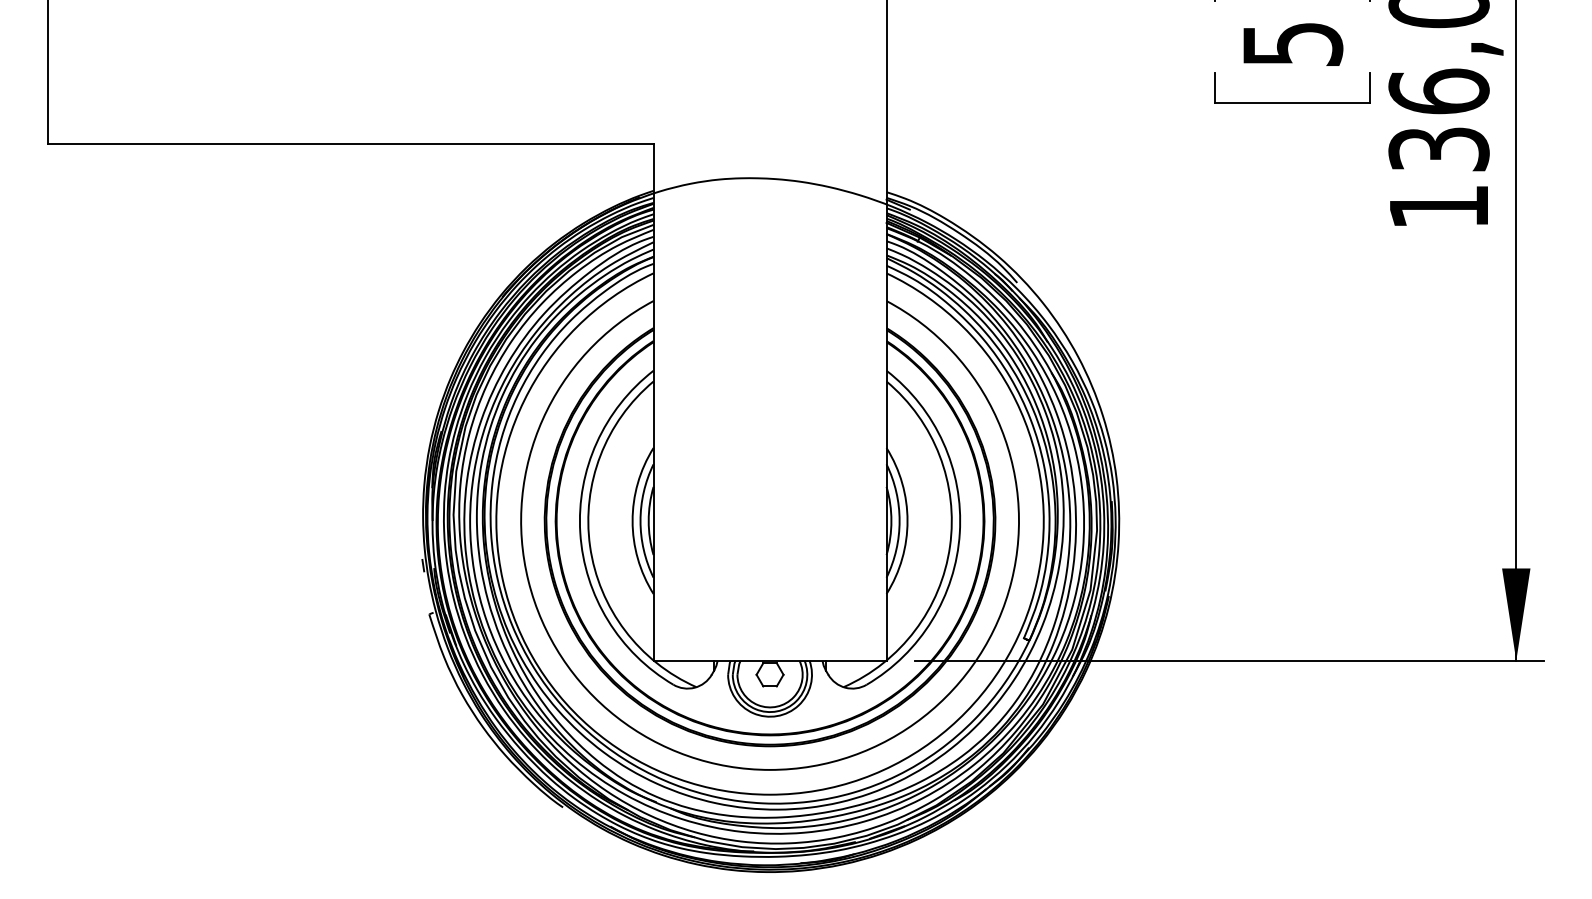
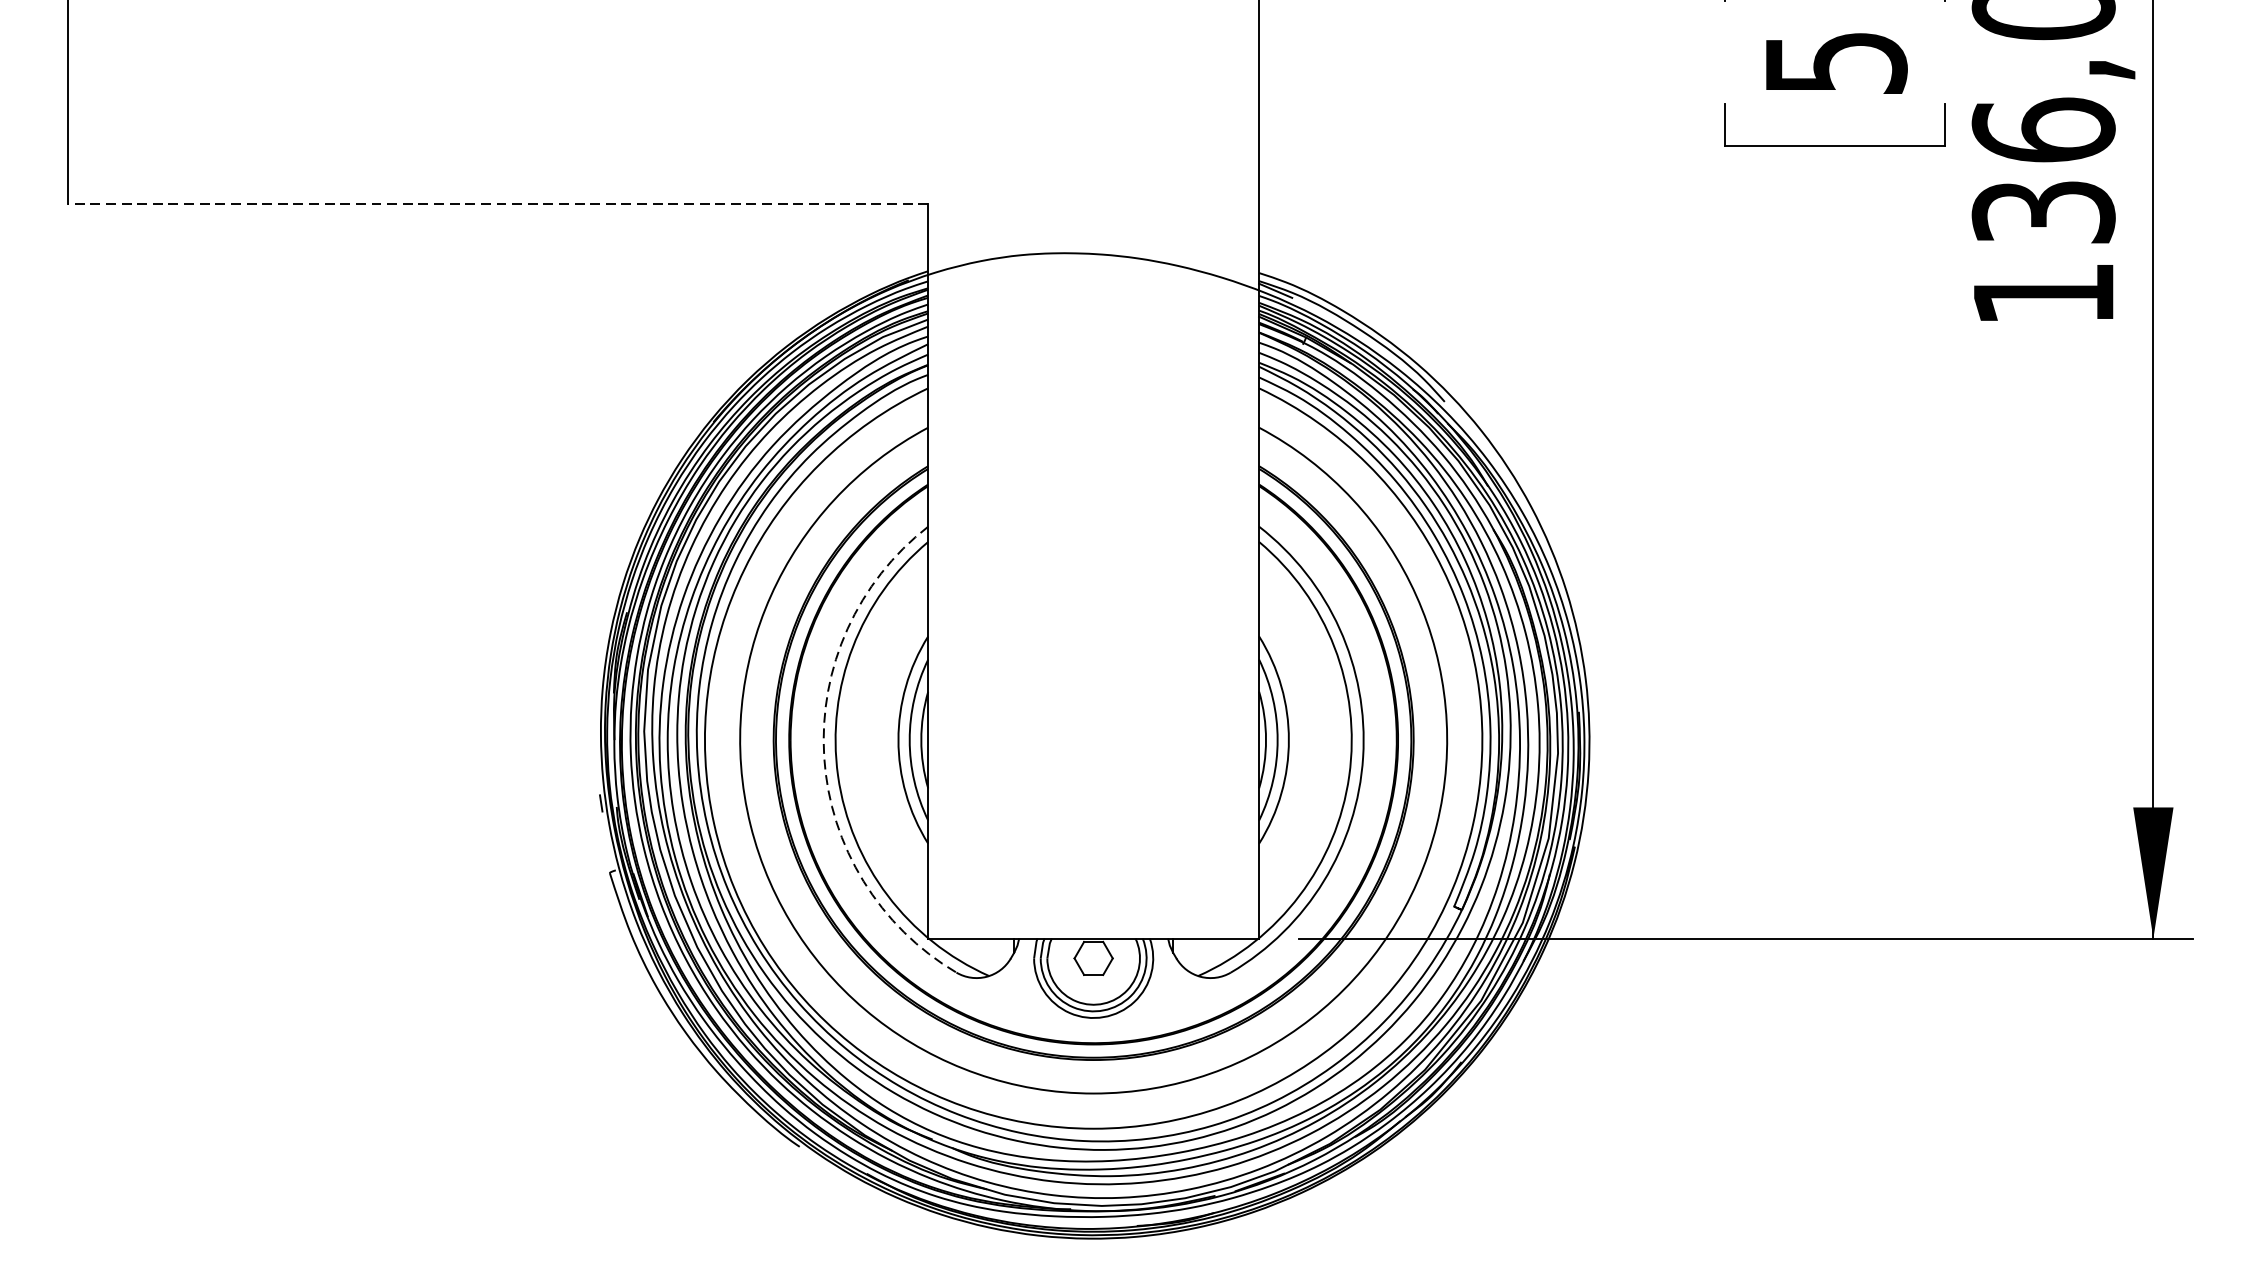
line: (350, 143) -> (497, 203), solid -> dashed
arc: (580, 533) -> (824, 757), solid -> dashed

